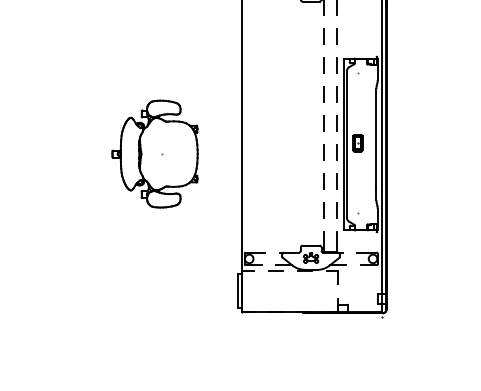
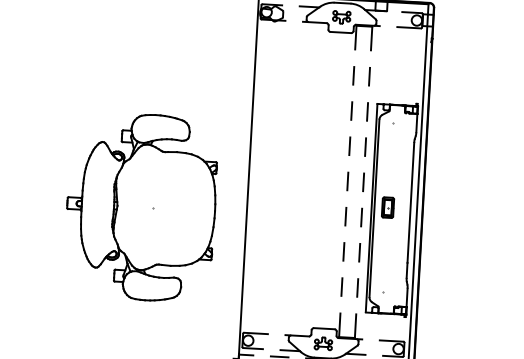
part: (154, 153) -> (140, 206), size x1.43

